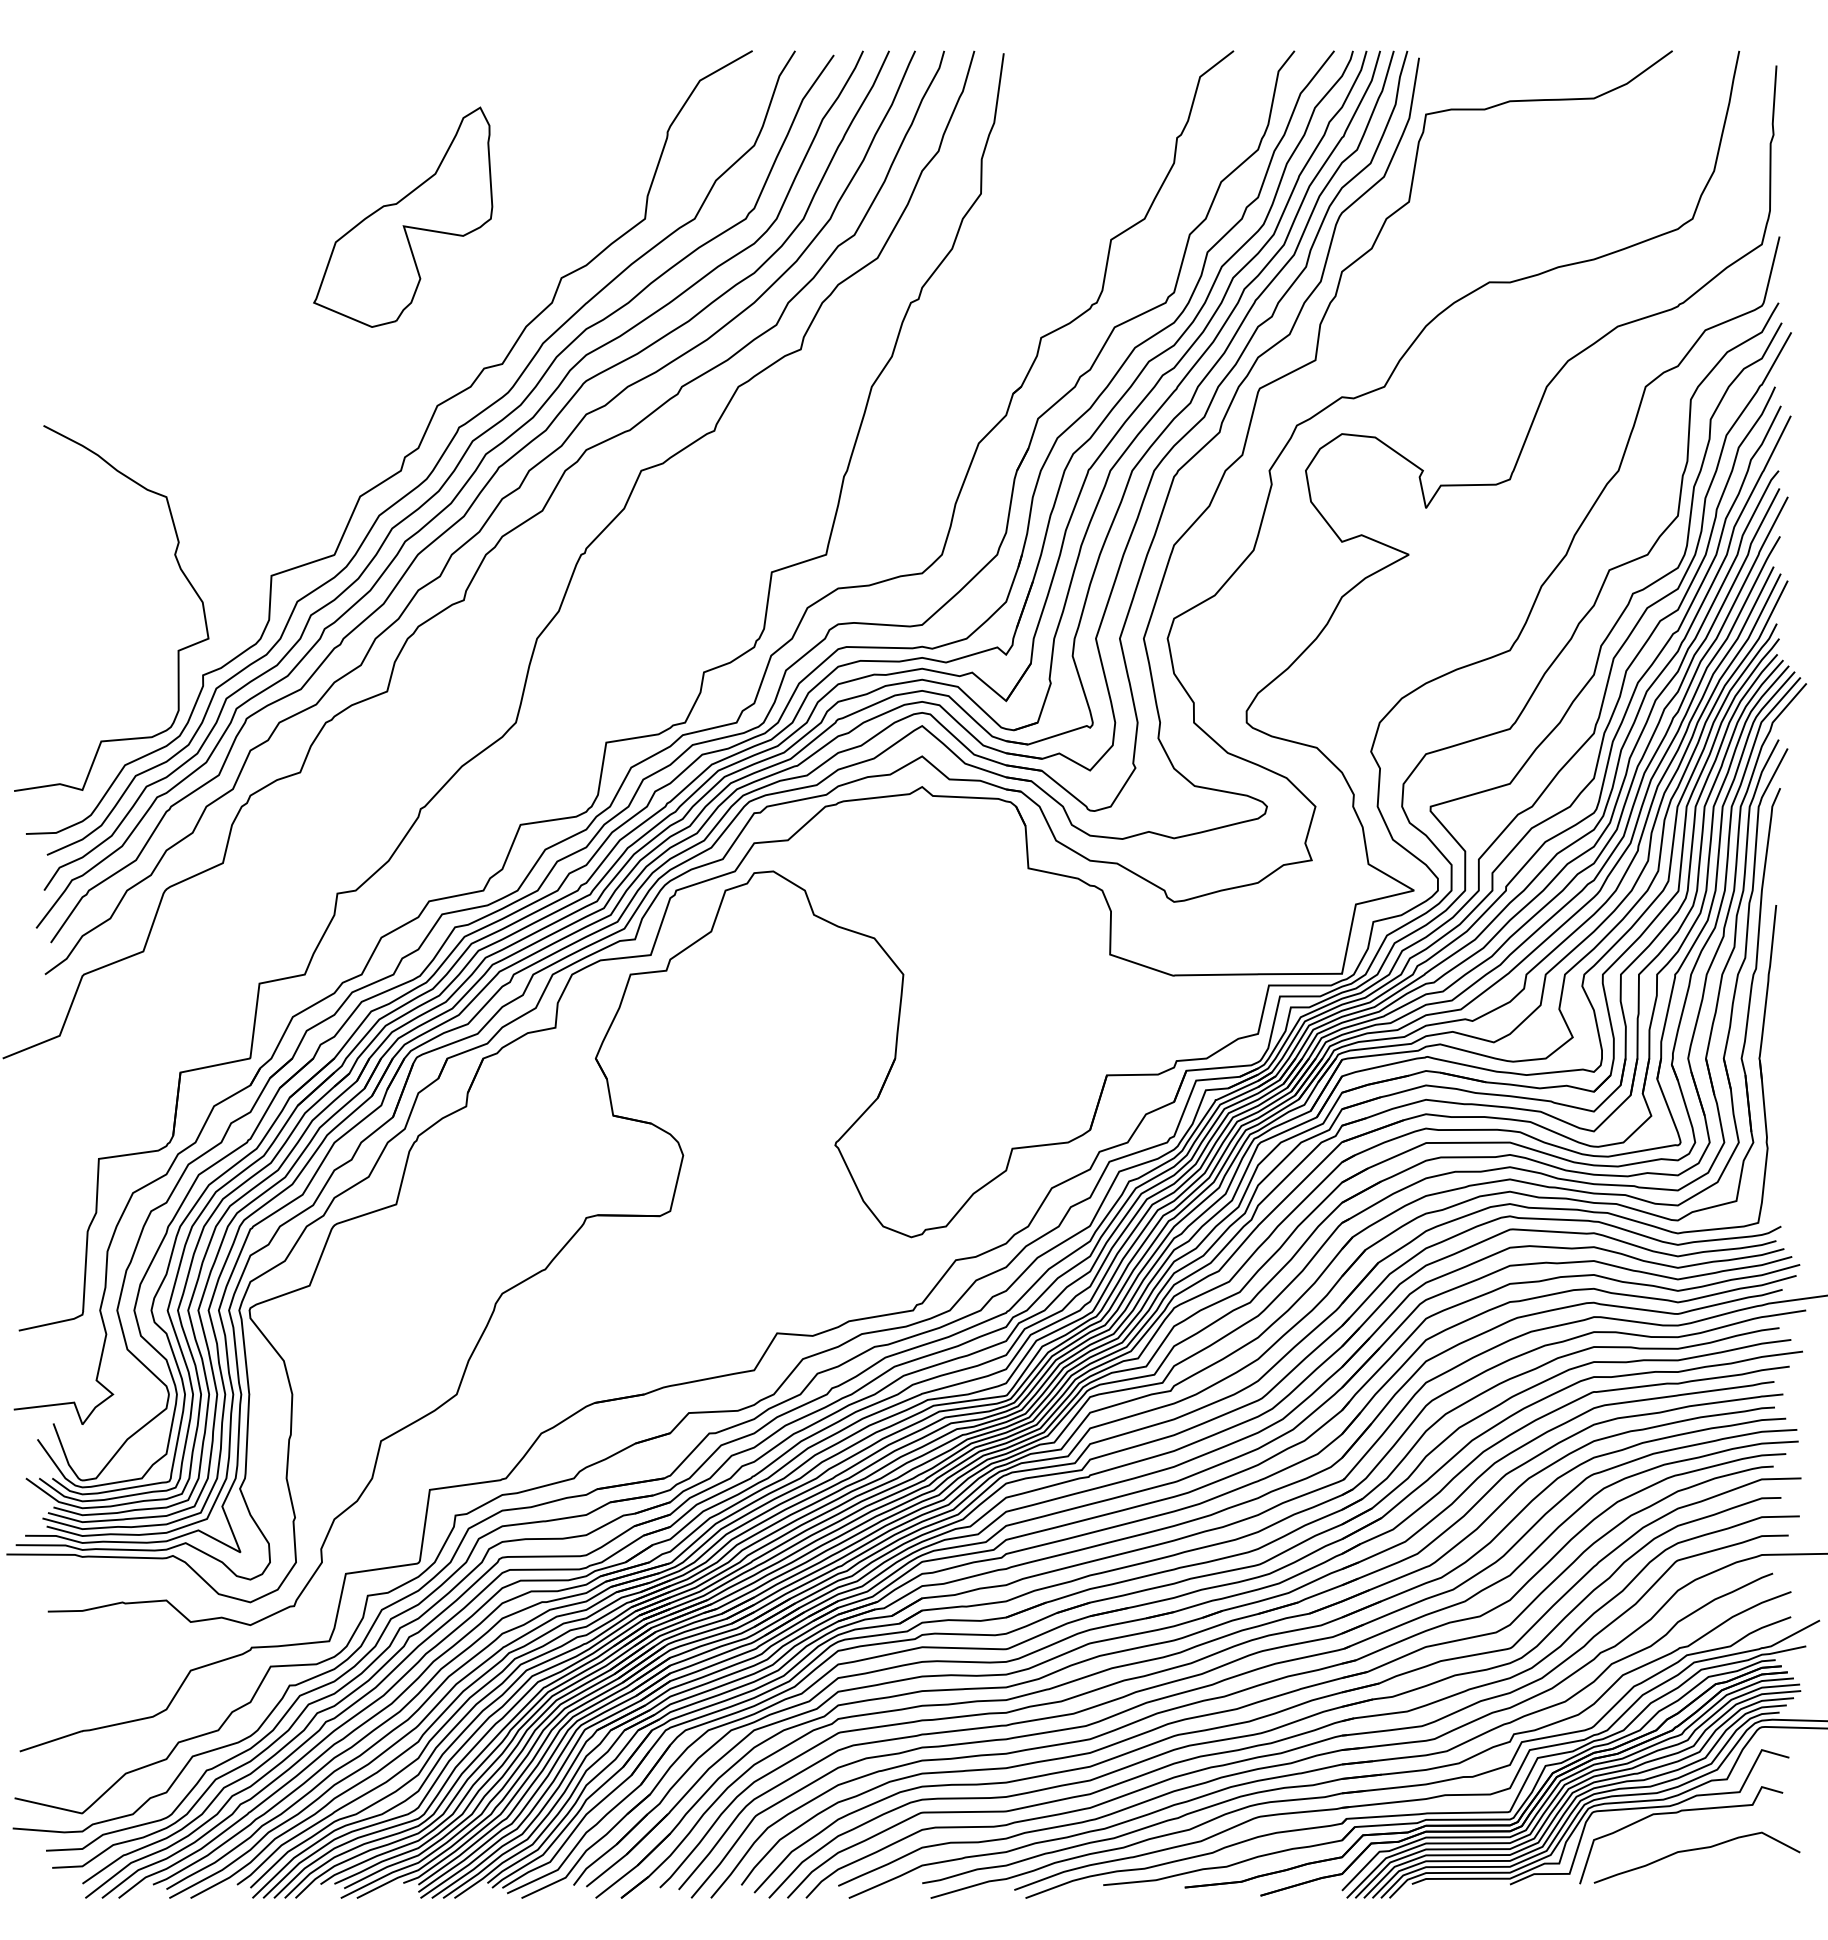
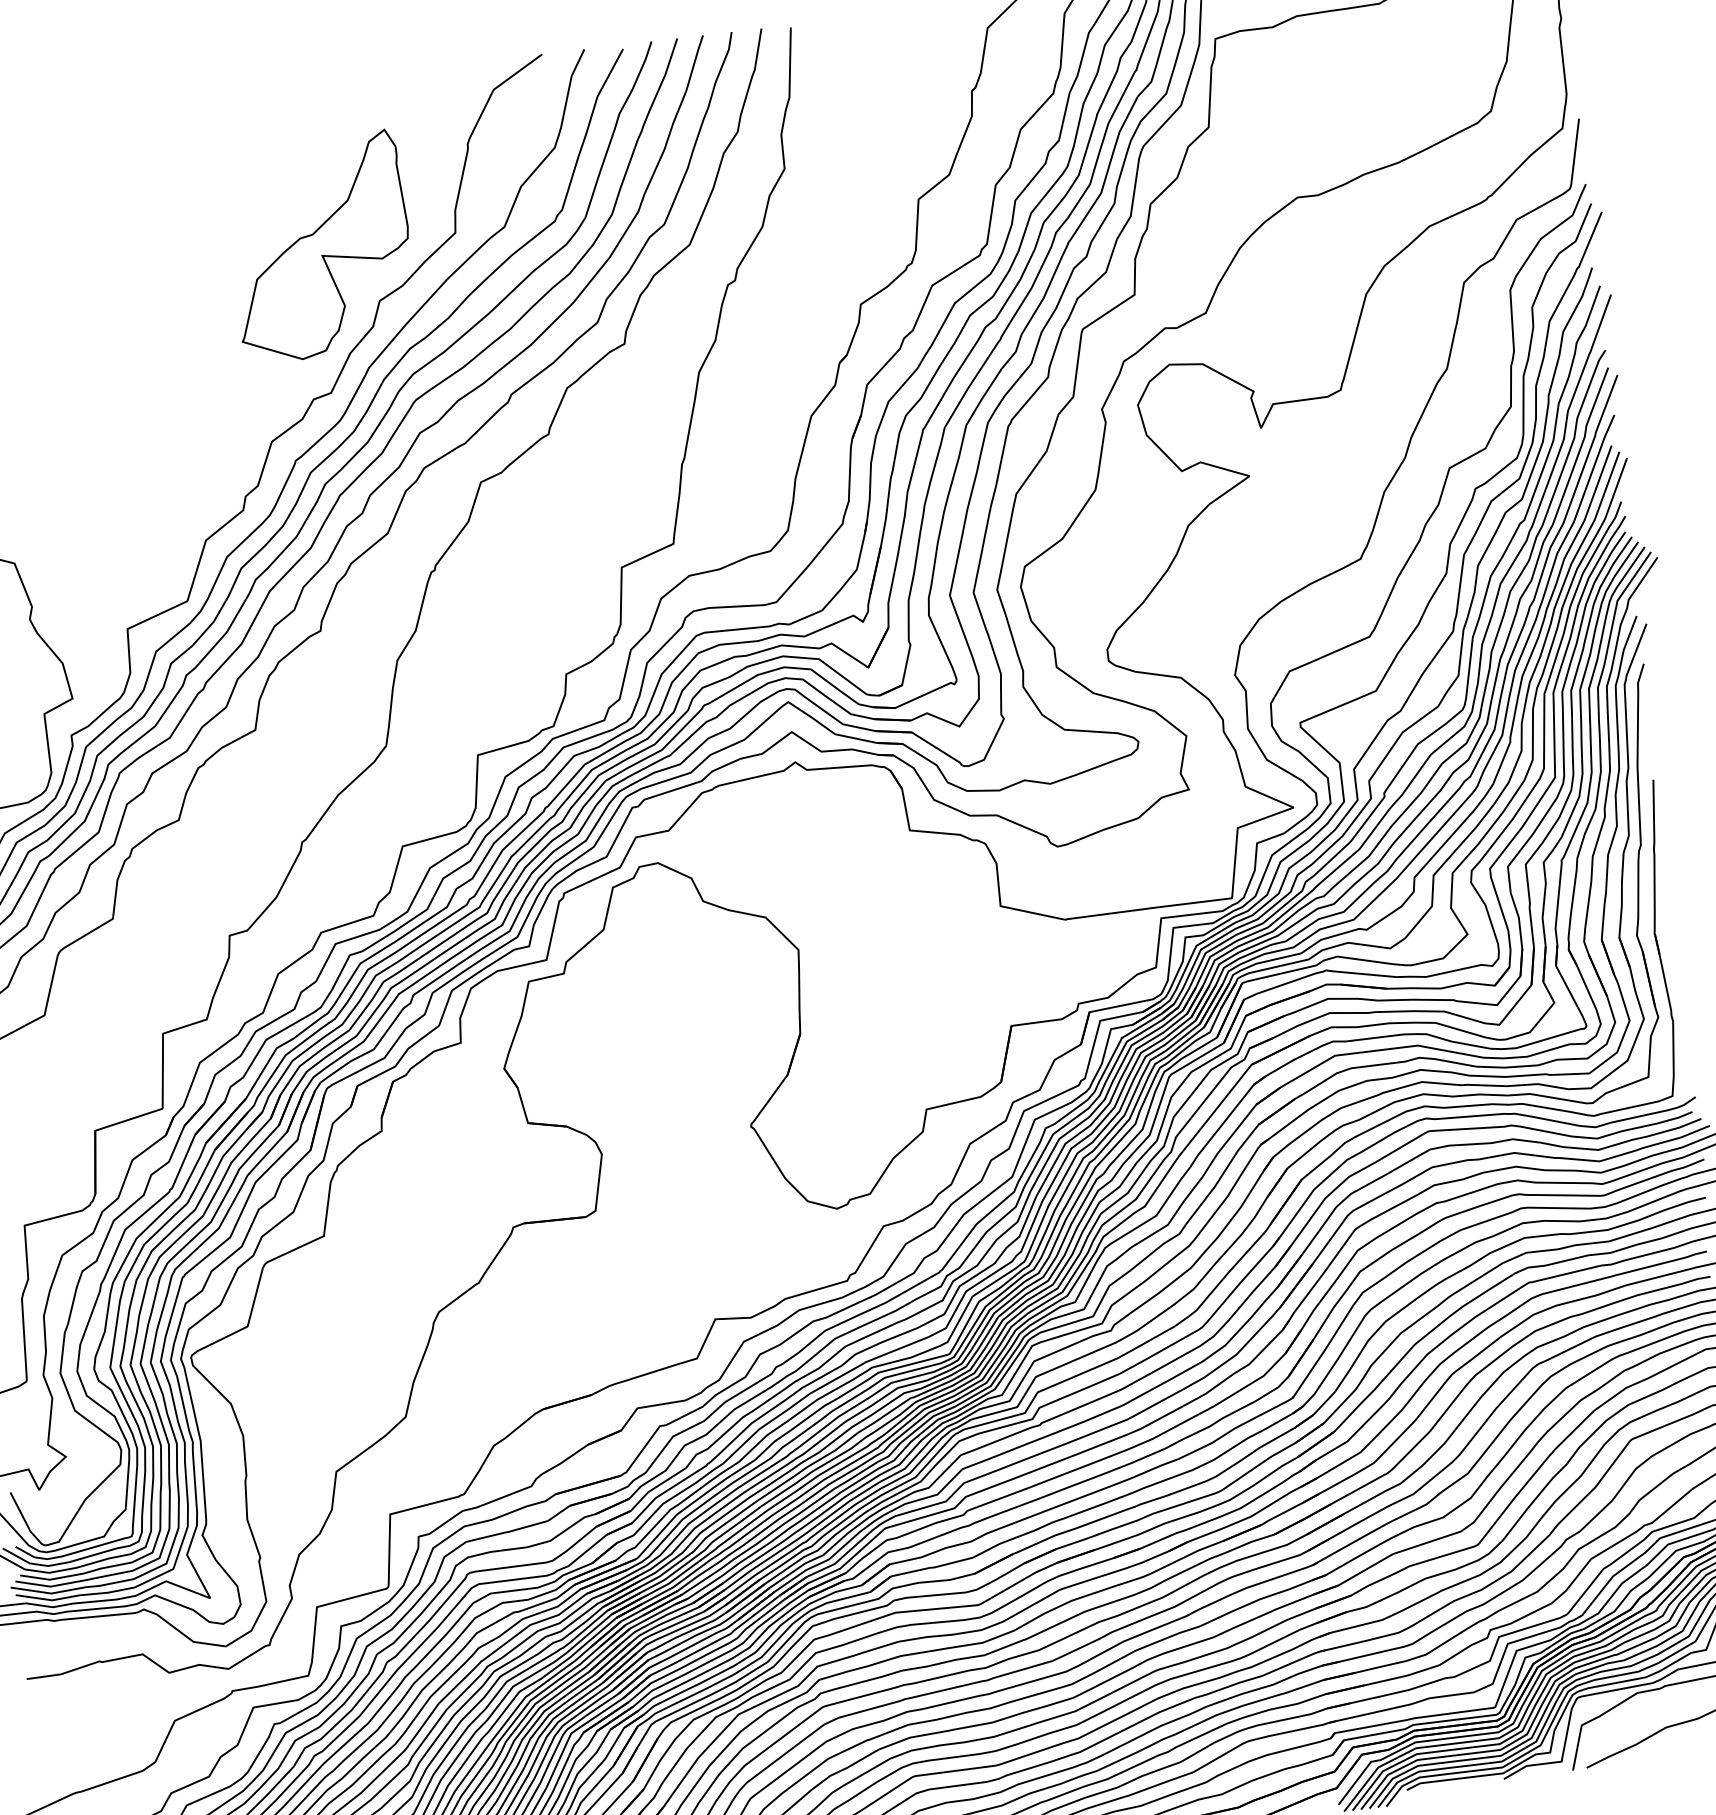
part: (403, 216) -> (321, 246), moved

